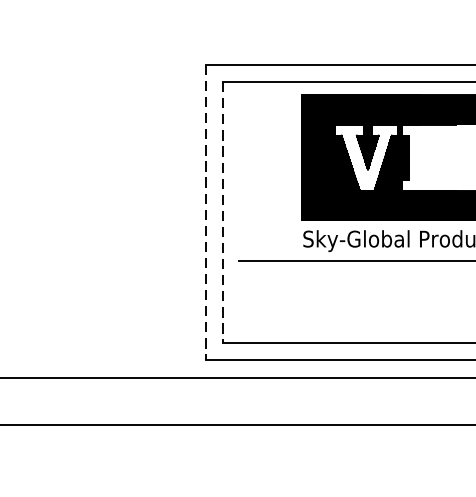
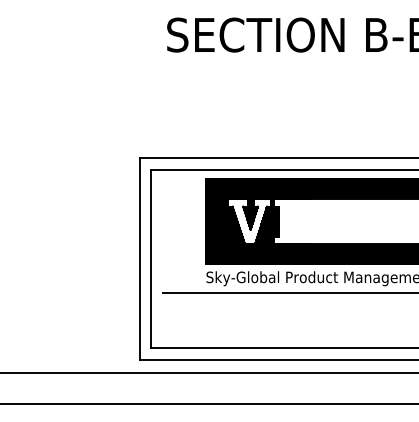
line: (205, 212) -> (139, 259), dashed -> solid
line: (222, 212) -> (151, 259), dashed -> solid

